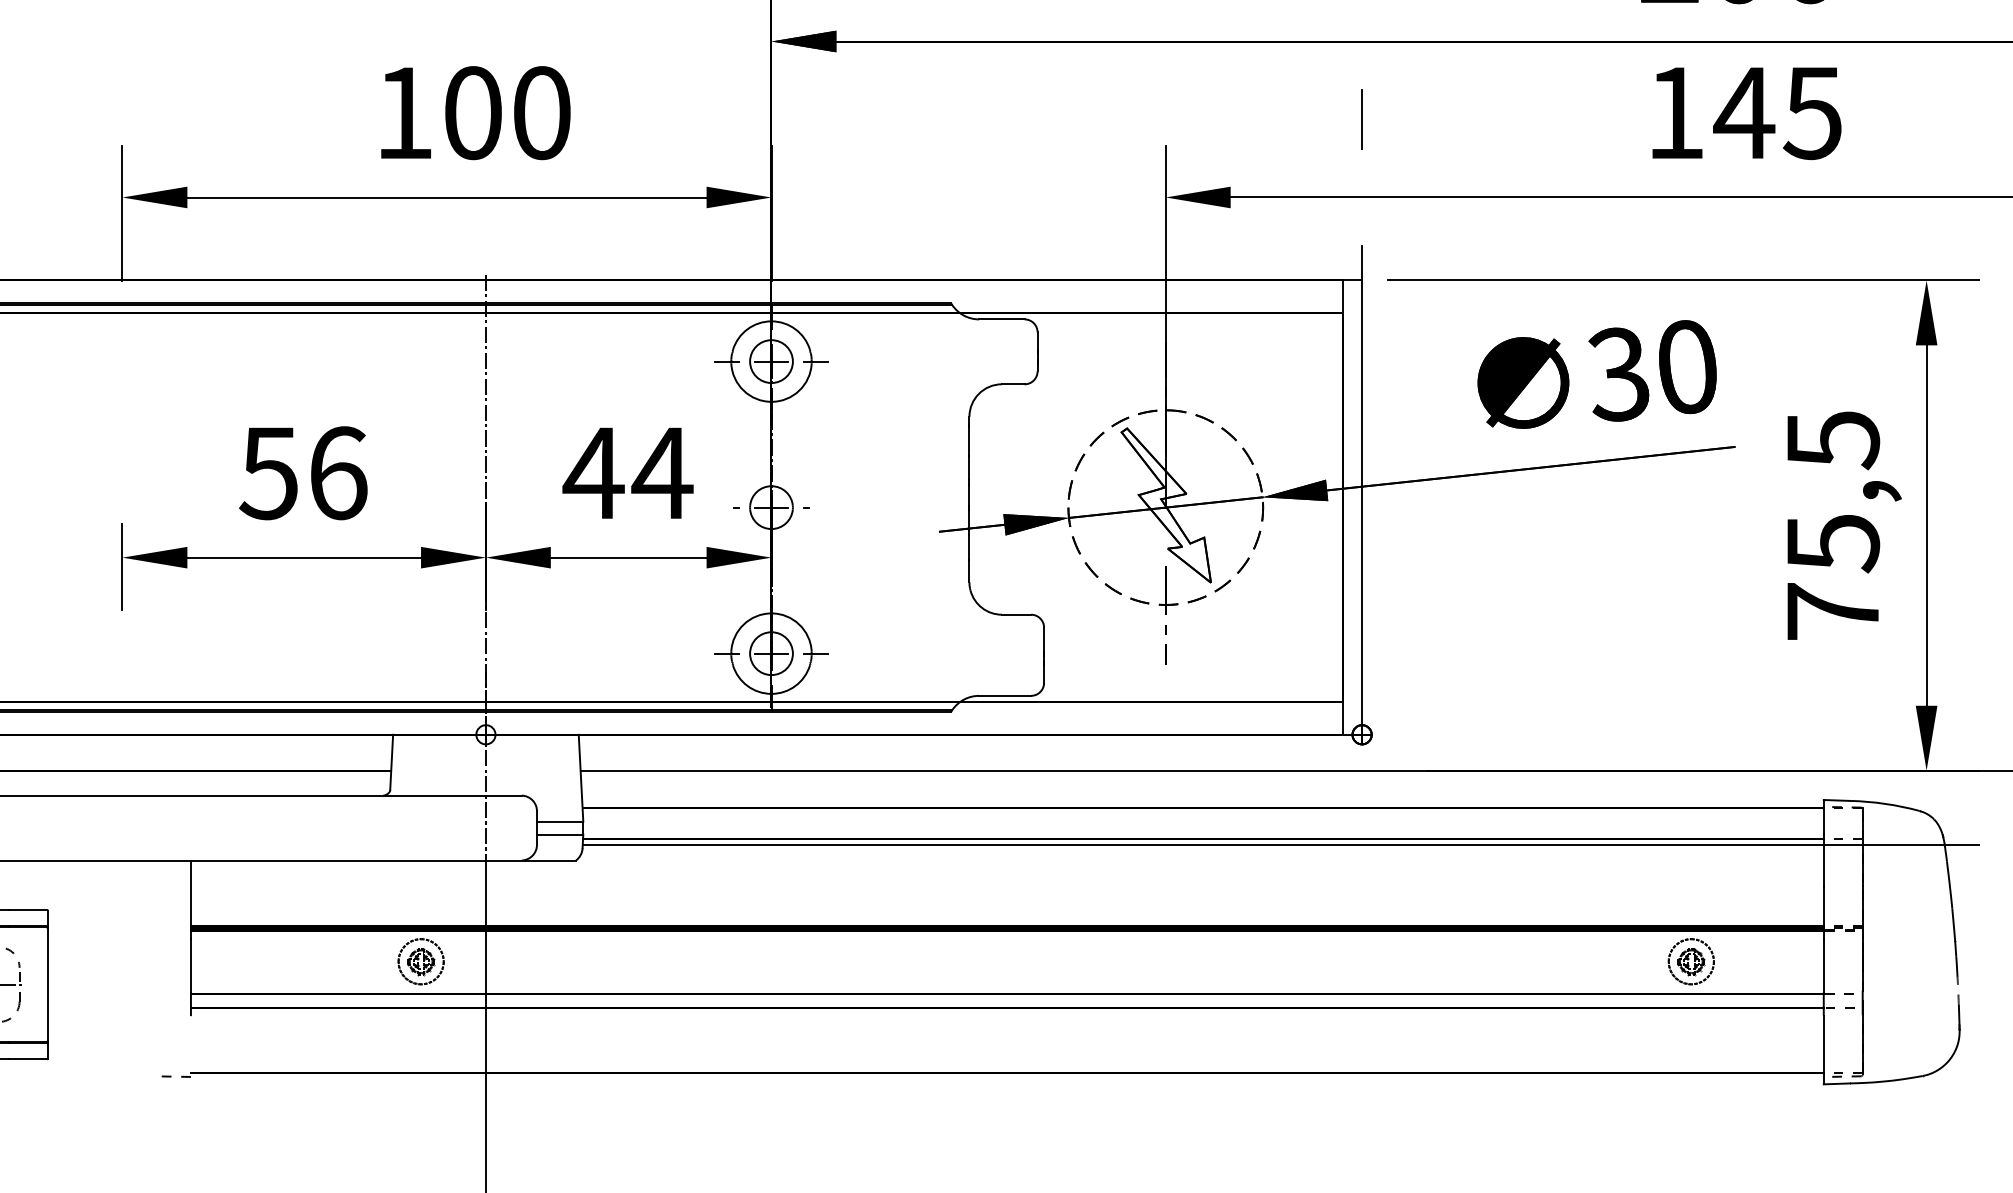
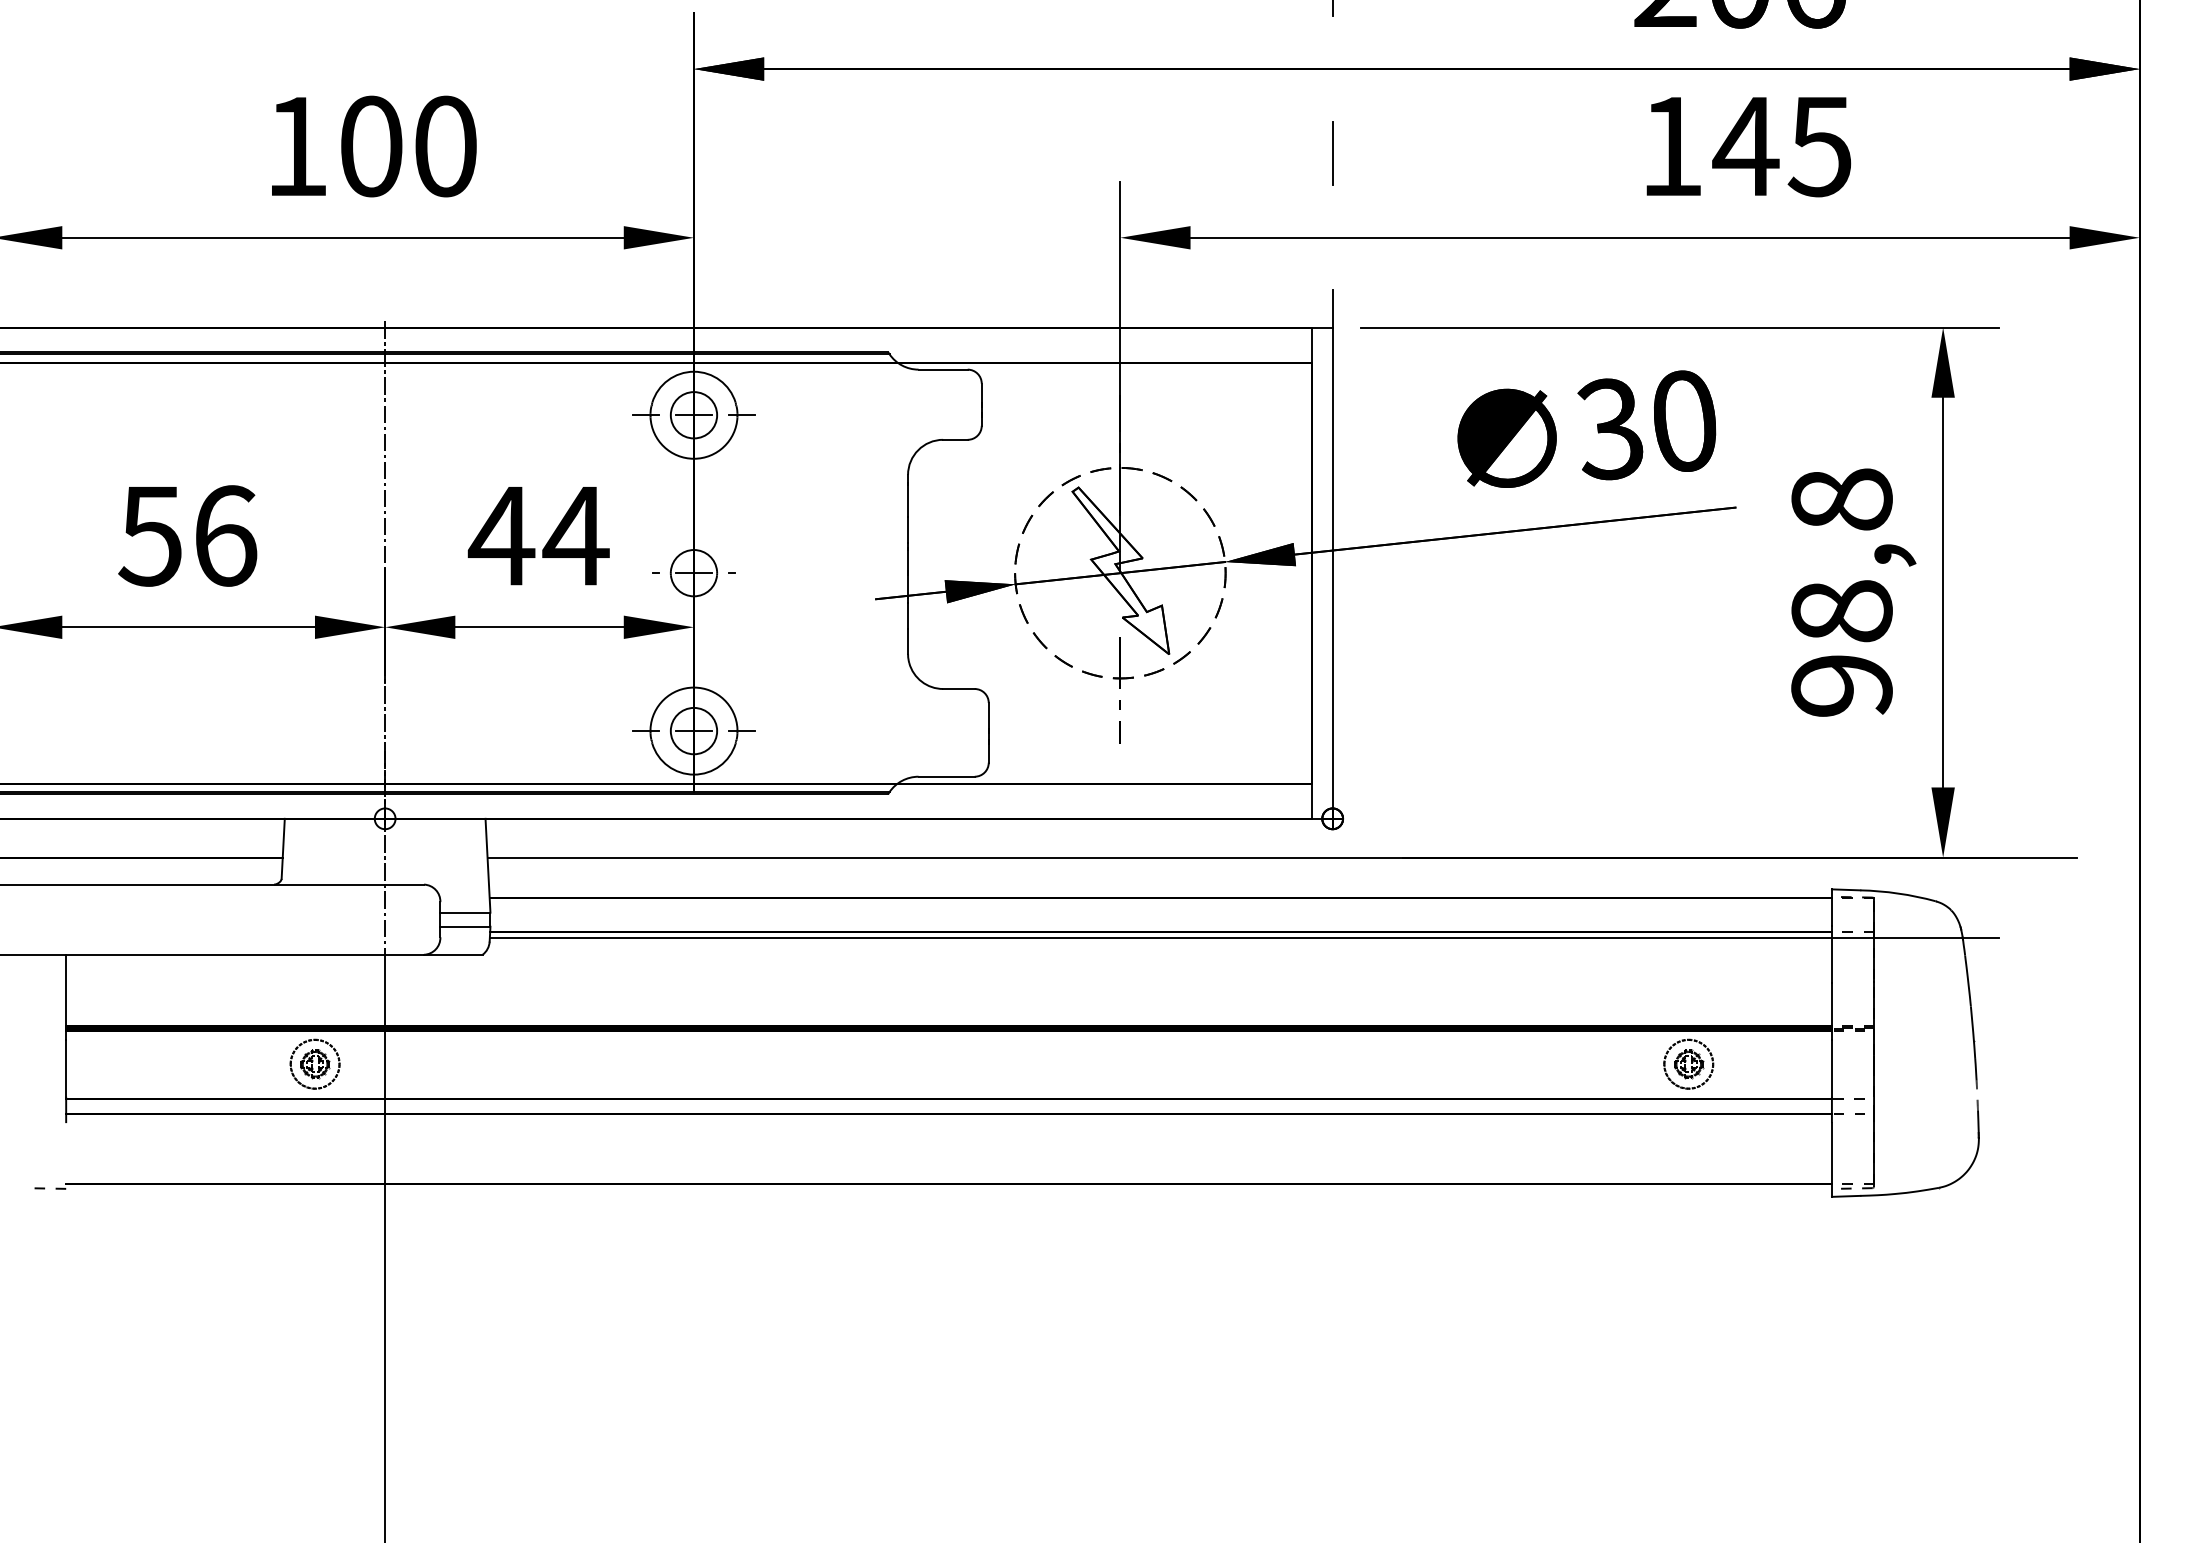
text: (1832, 525) -> (1841, 592), 75,5 -> 98,8

